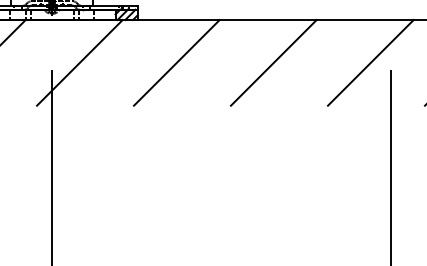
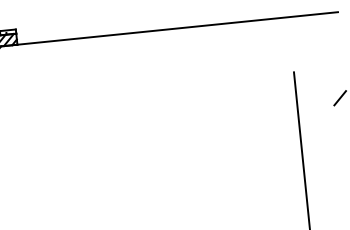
line: (176, 62) -> (63, 86), removed
line: (273, 62) -> (167, 75), removed
line: (370, 62) -> (271, 64), removed

